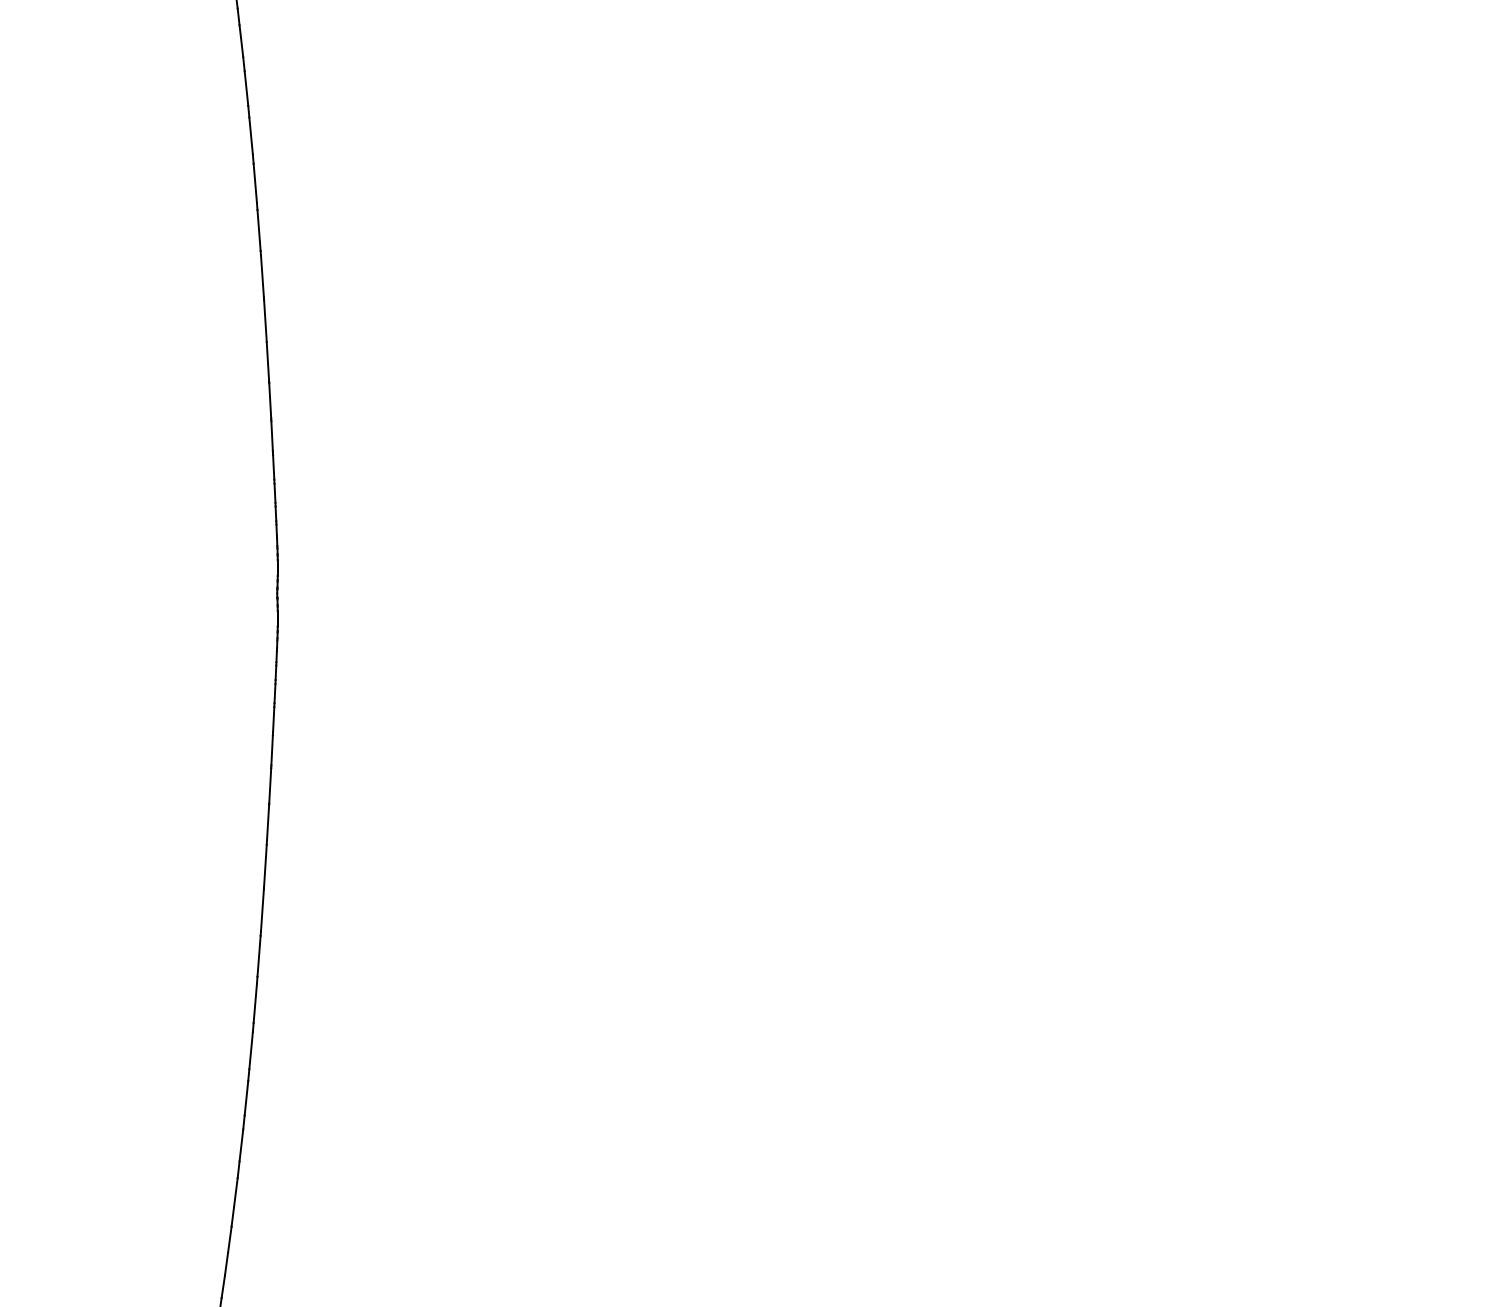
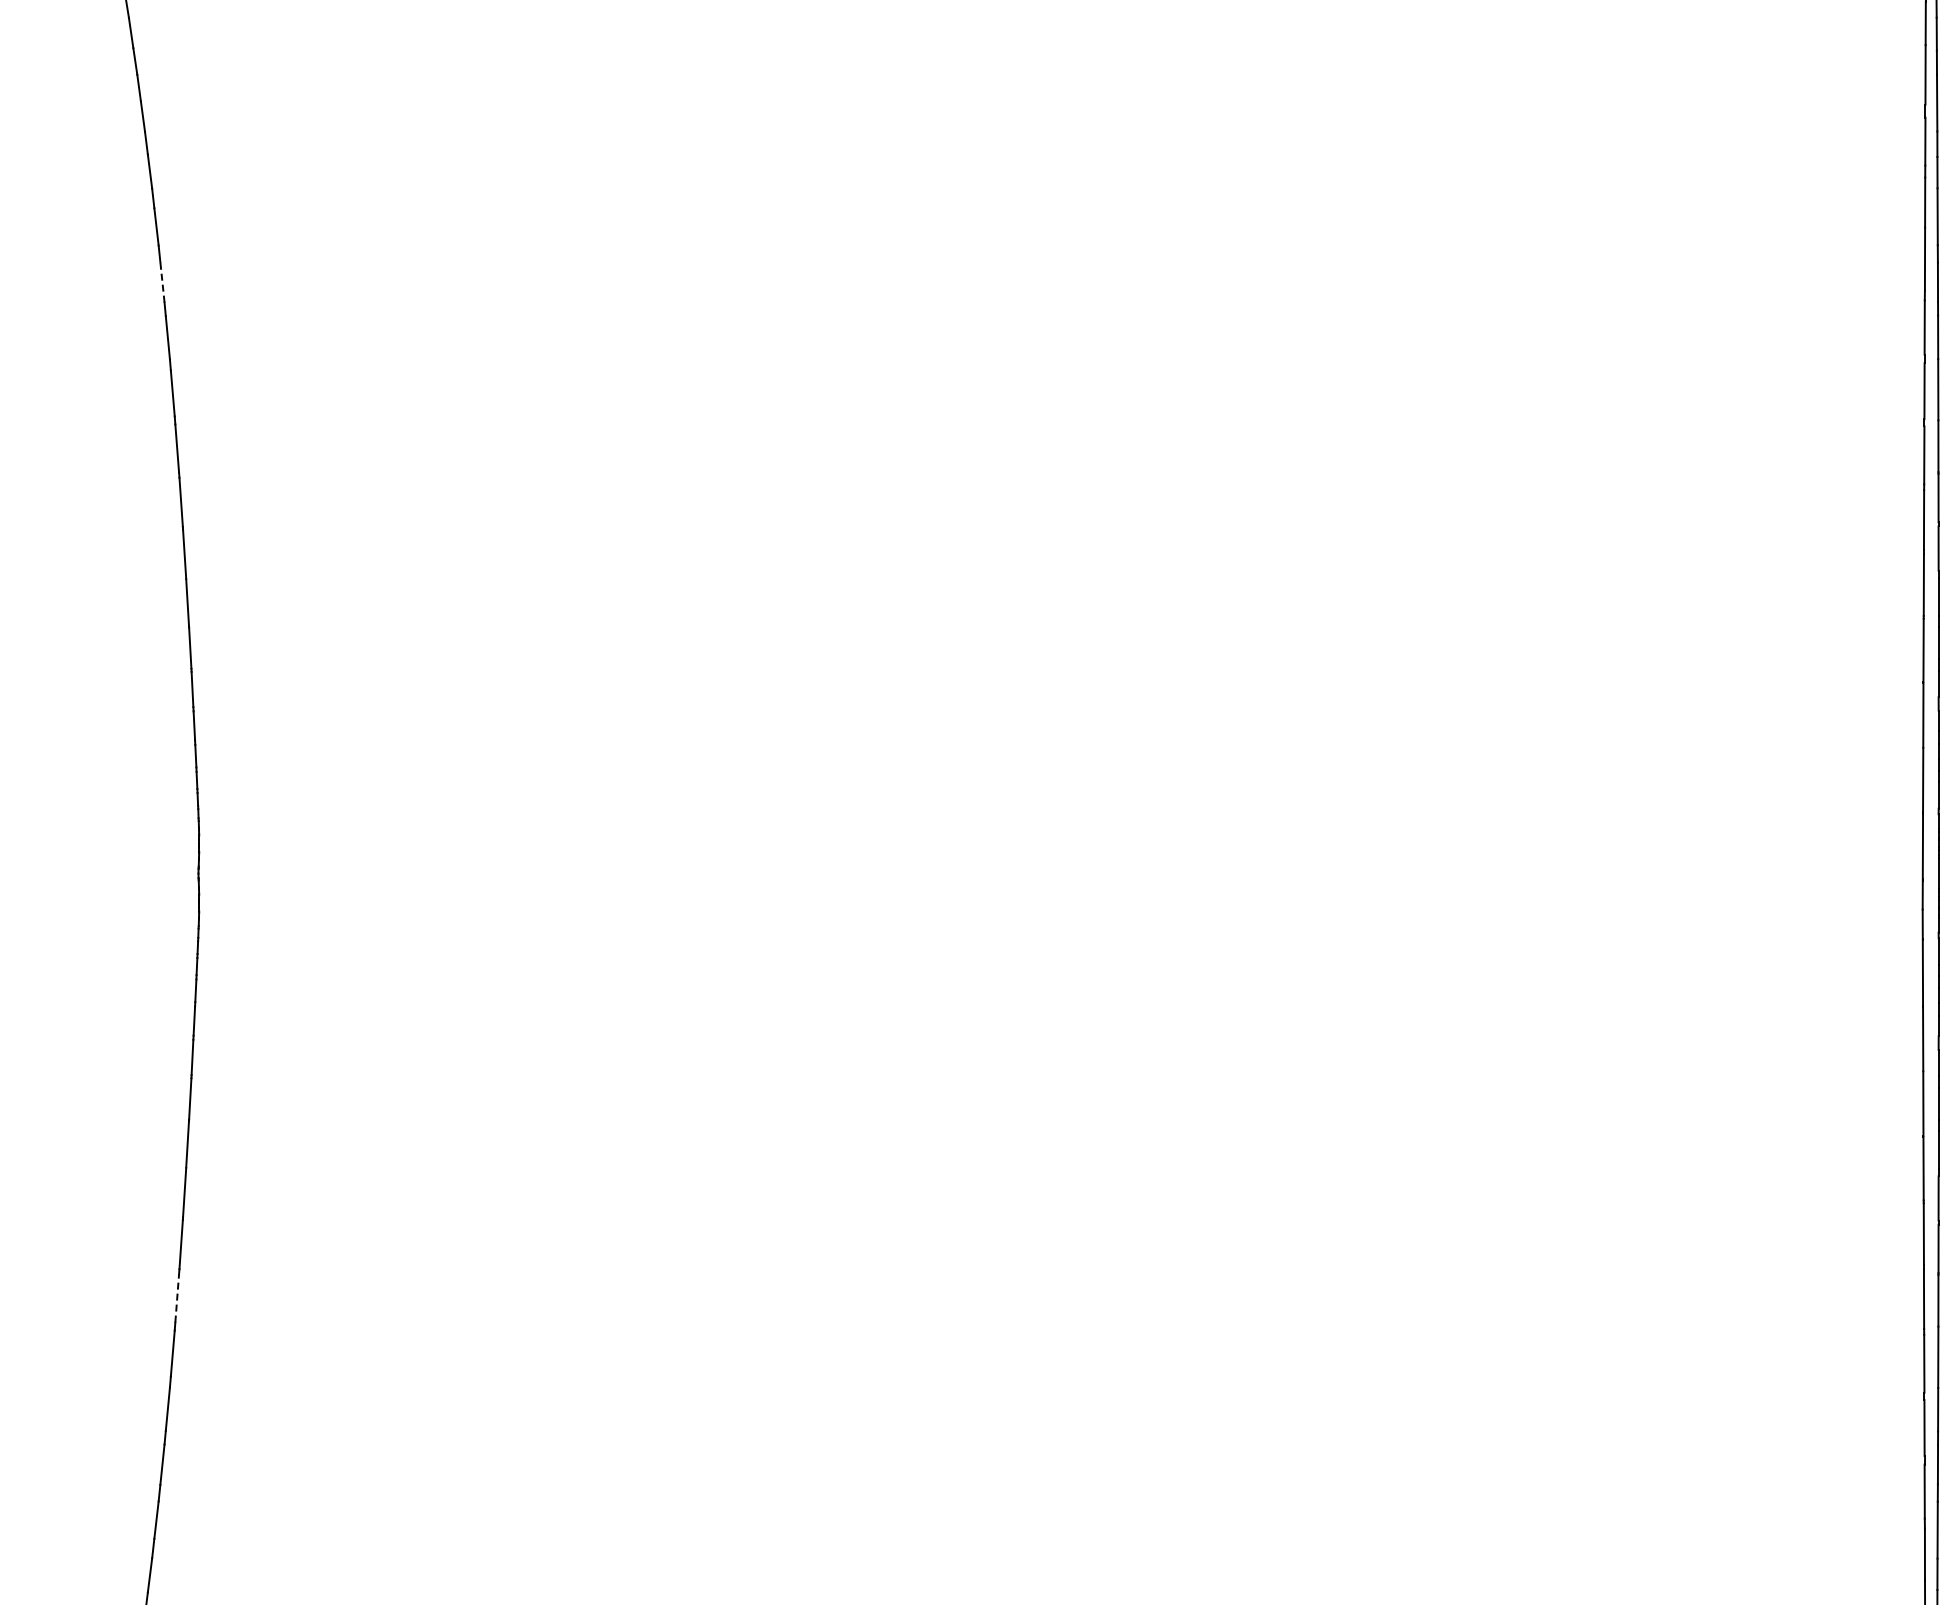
line: (246, 87) -> (162, 281), solid -> dashed
line: (259, 956) -> (177, 1298), solid -> dashed

